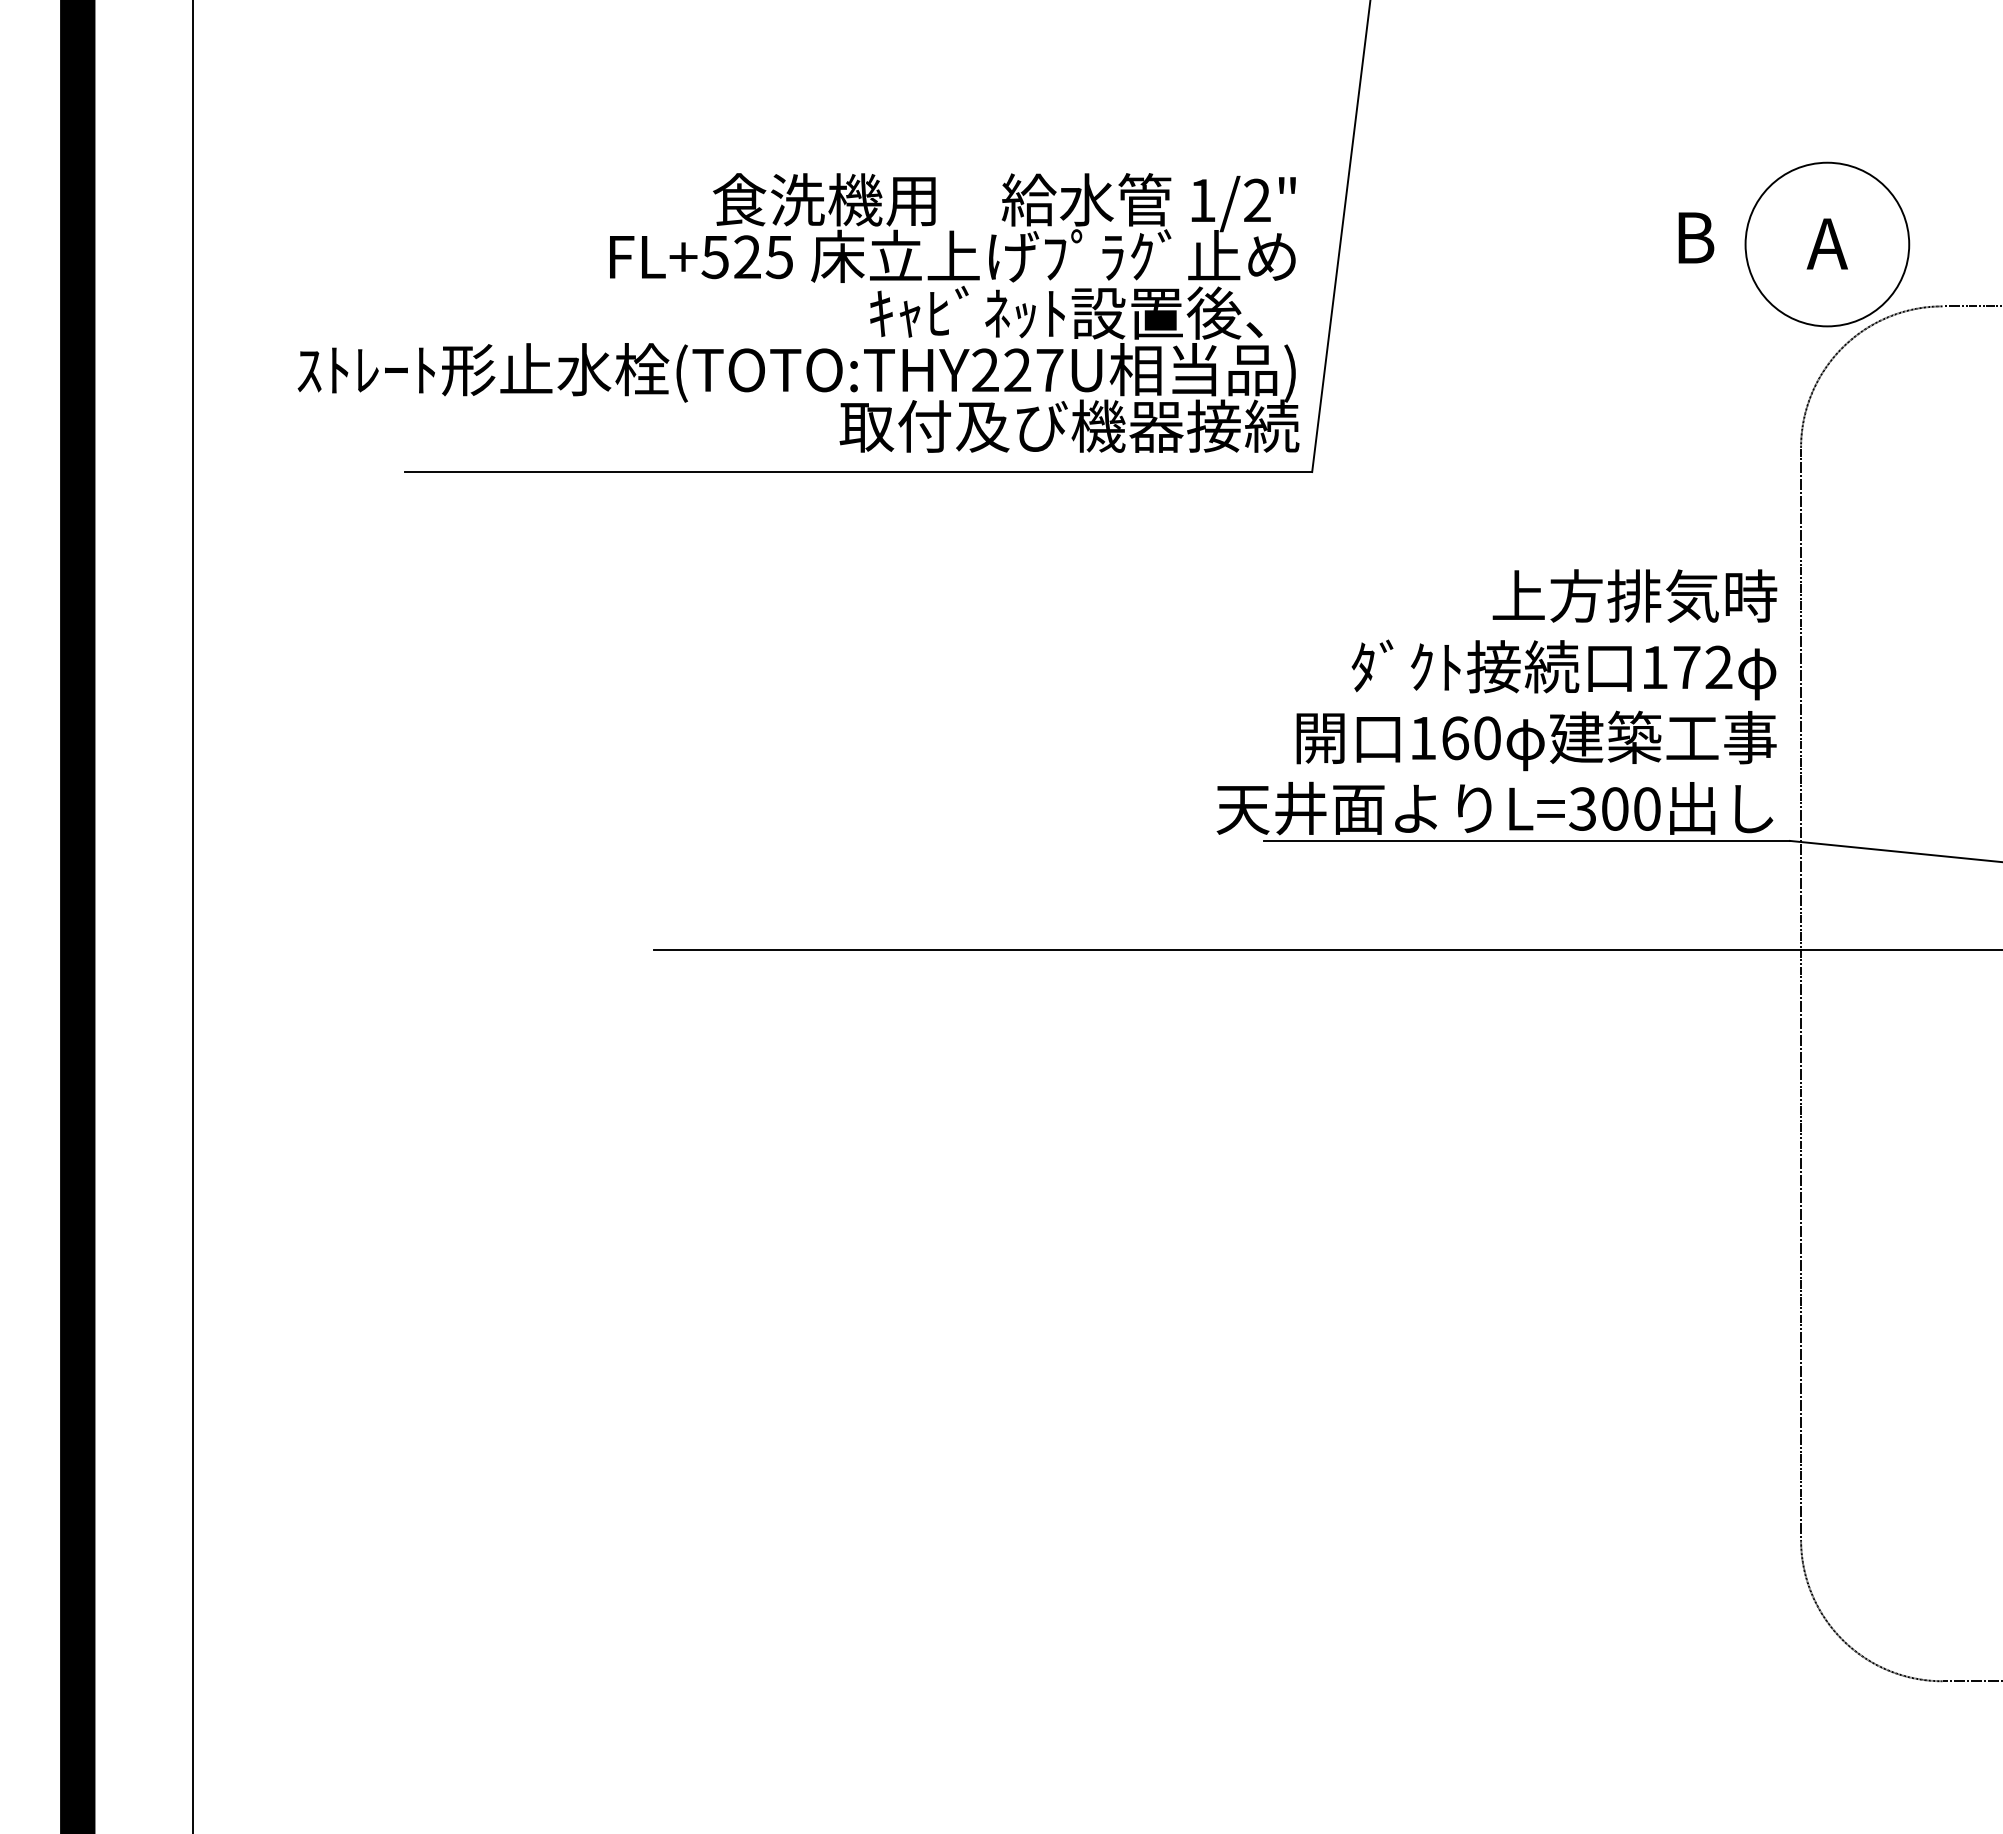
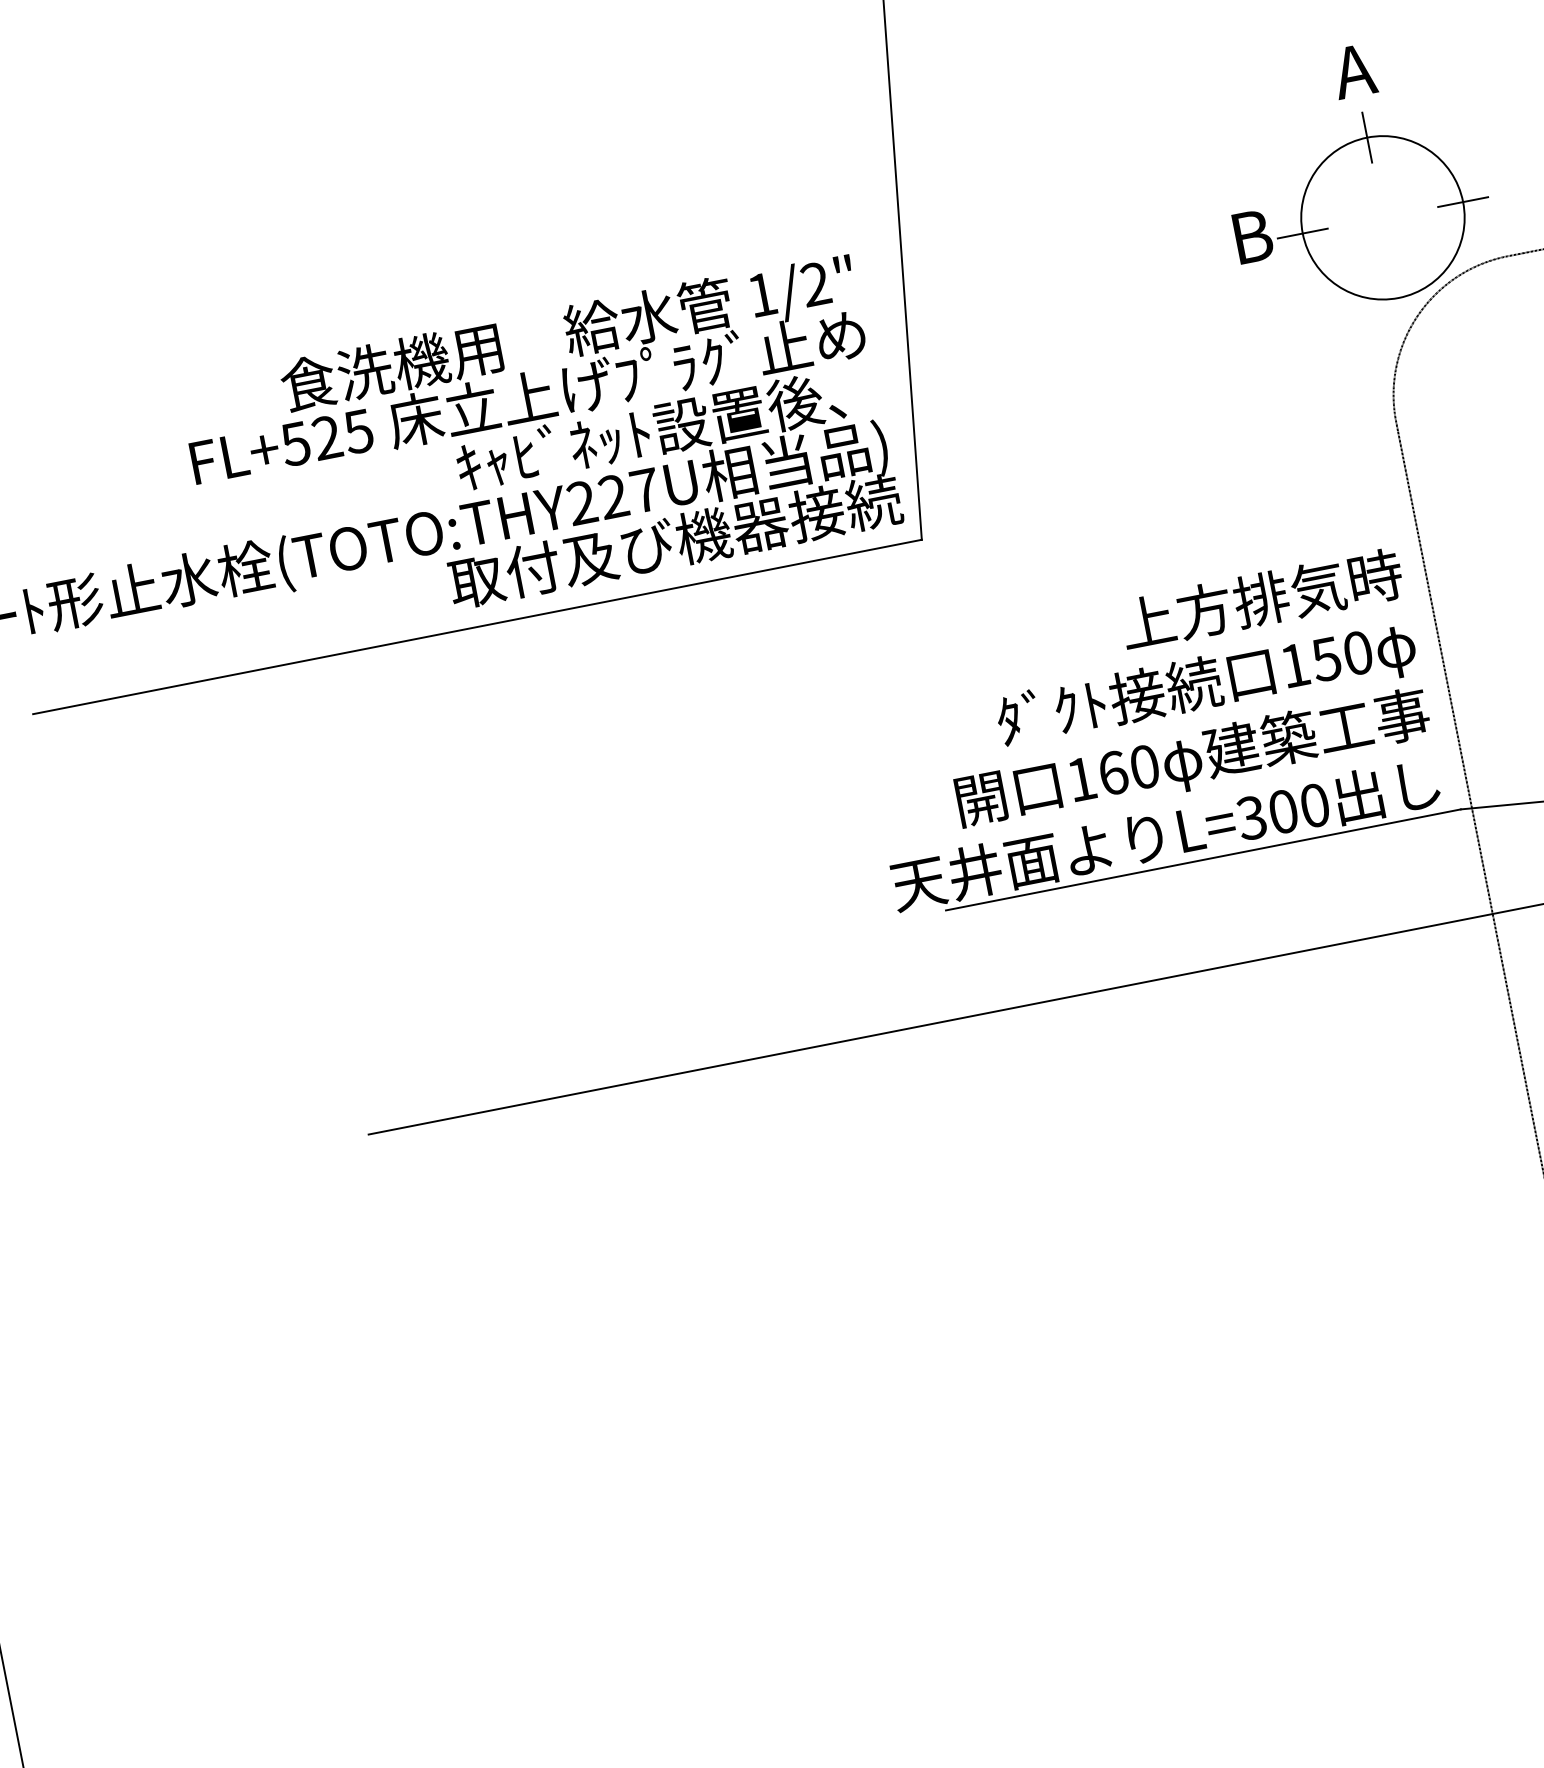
line: (1827, 162) -> (1367, 137), added
text: (1826, 243) -> (1353, 70), moved
line: (1745, 244) -> (1302, 233), added
line: (1908, 244) -> (1462, 202), added
text: (1702, 667) -> (1341, 656), 172 -> 150

